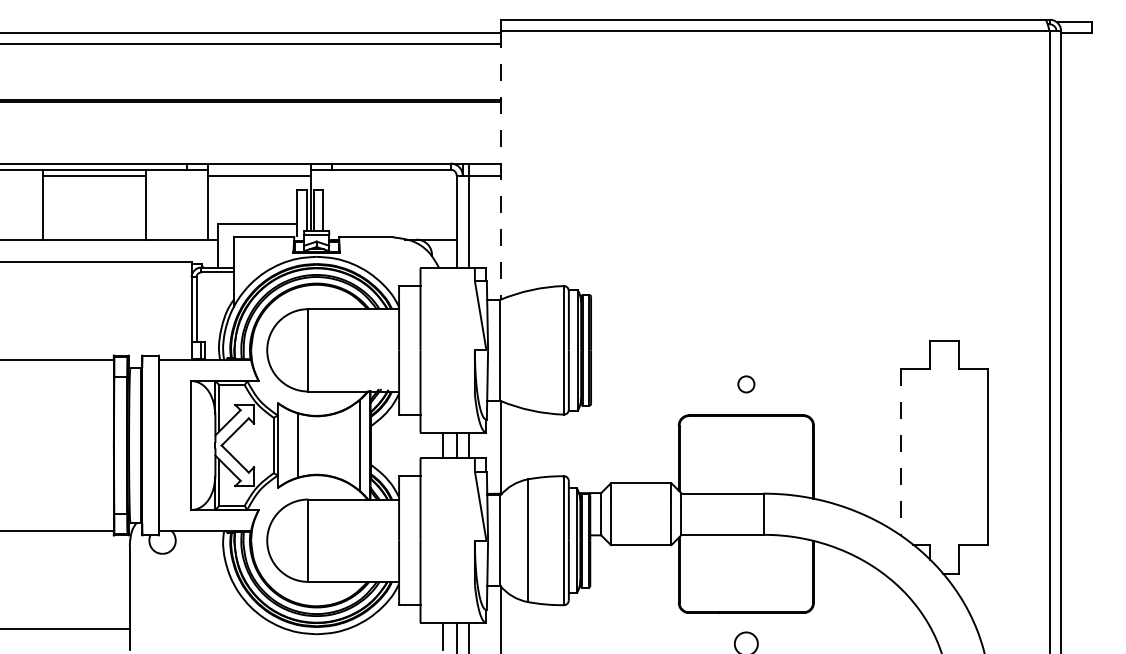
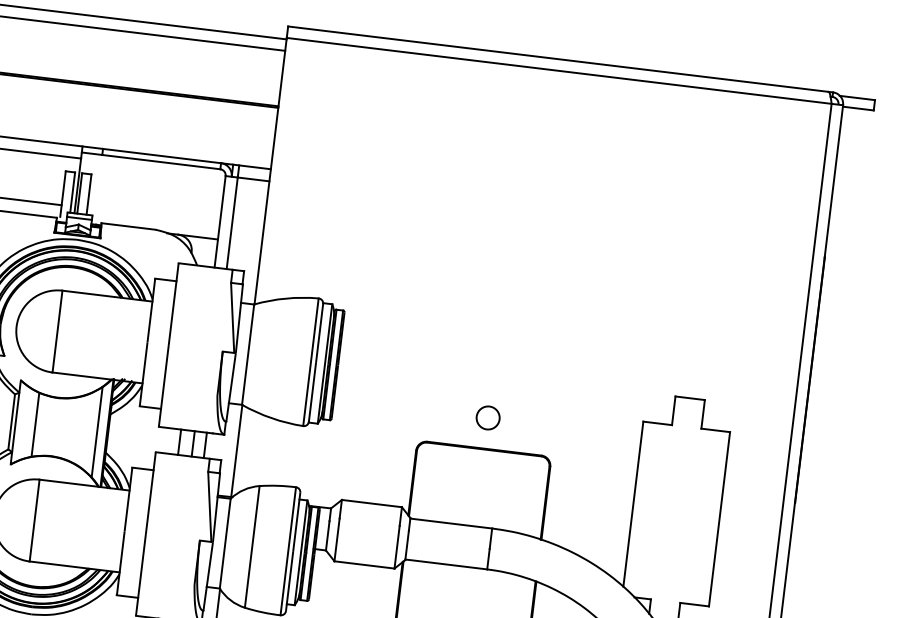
line: (500, 165) -> (270, 171), dashed -> solid
circle: (746, 384) -> (488, 418), size x1.43
line: (900, 453) -> (632, 505), dashed -> solid

